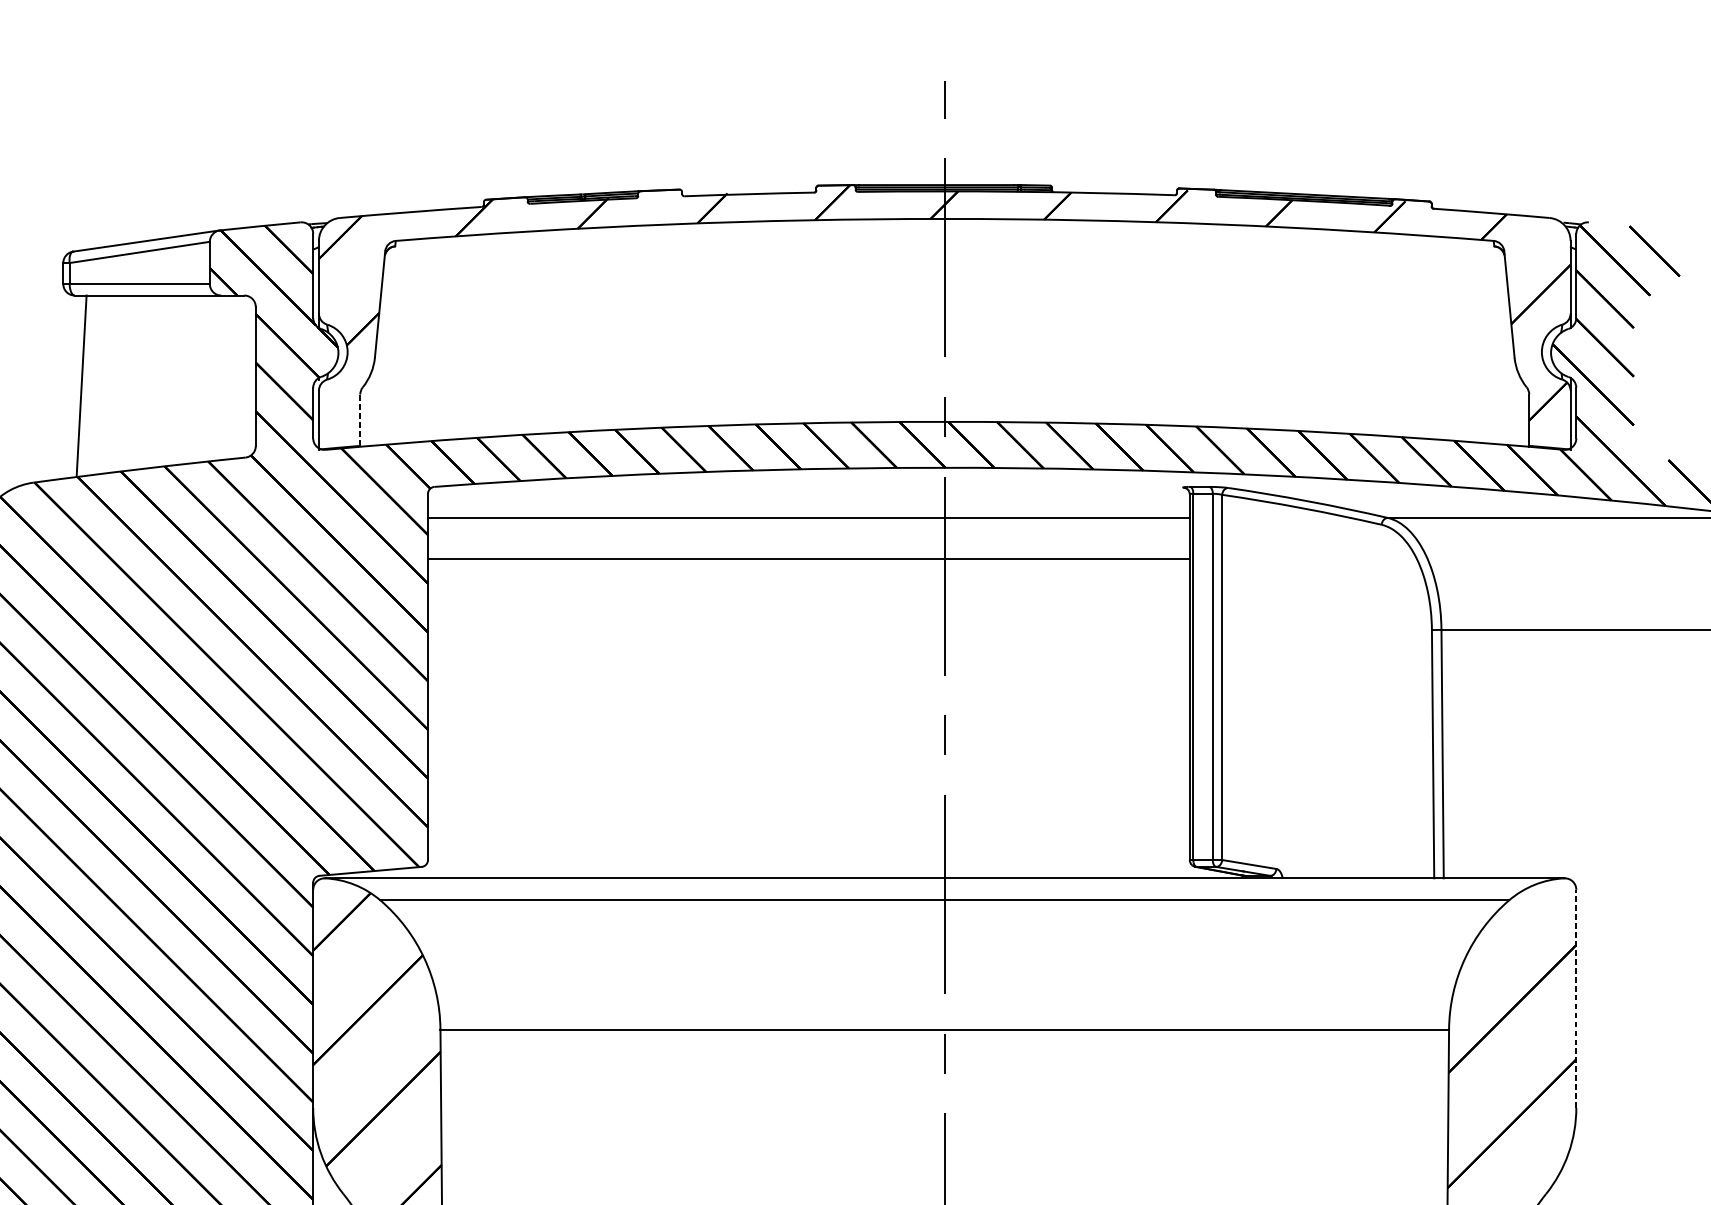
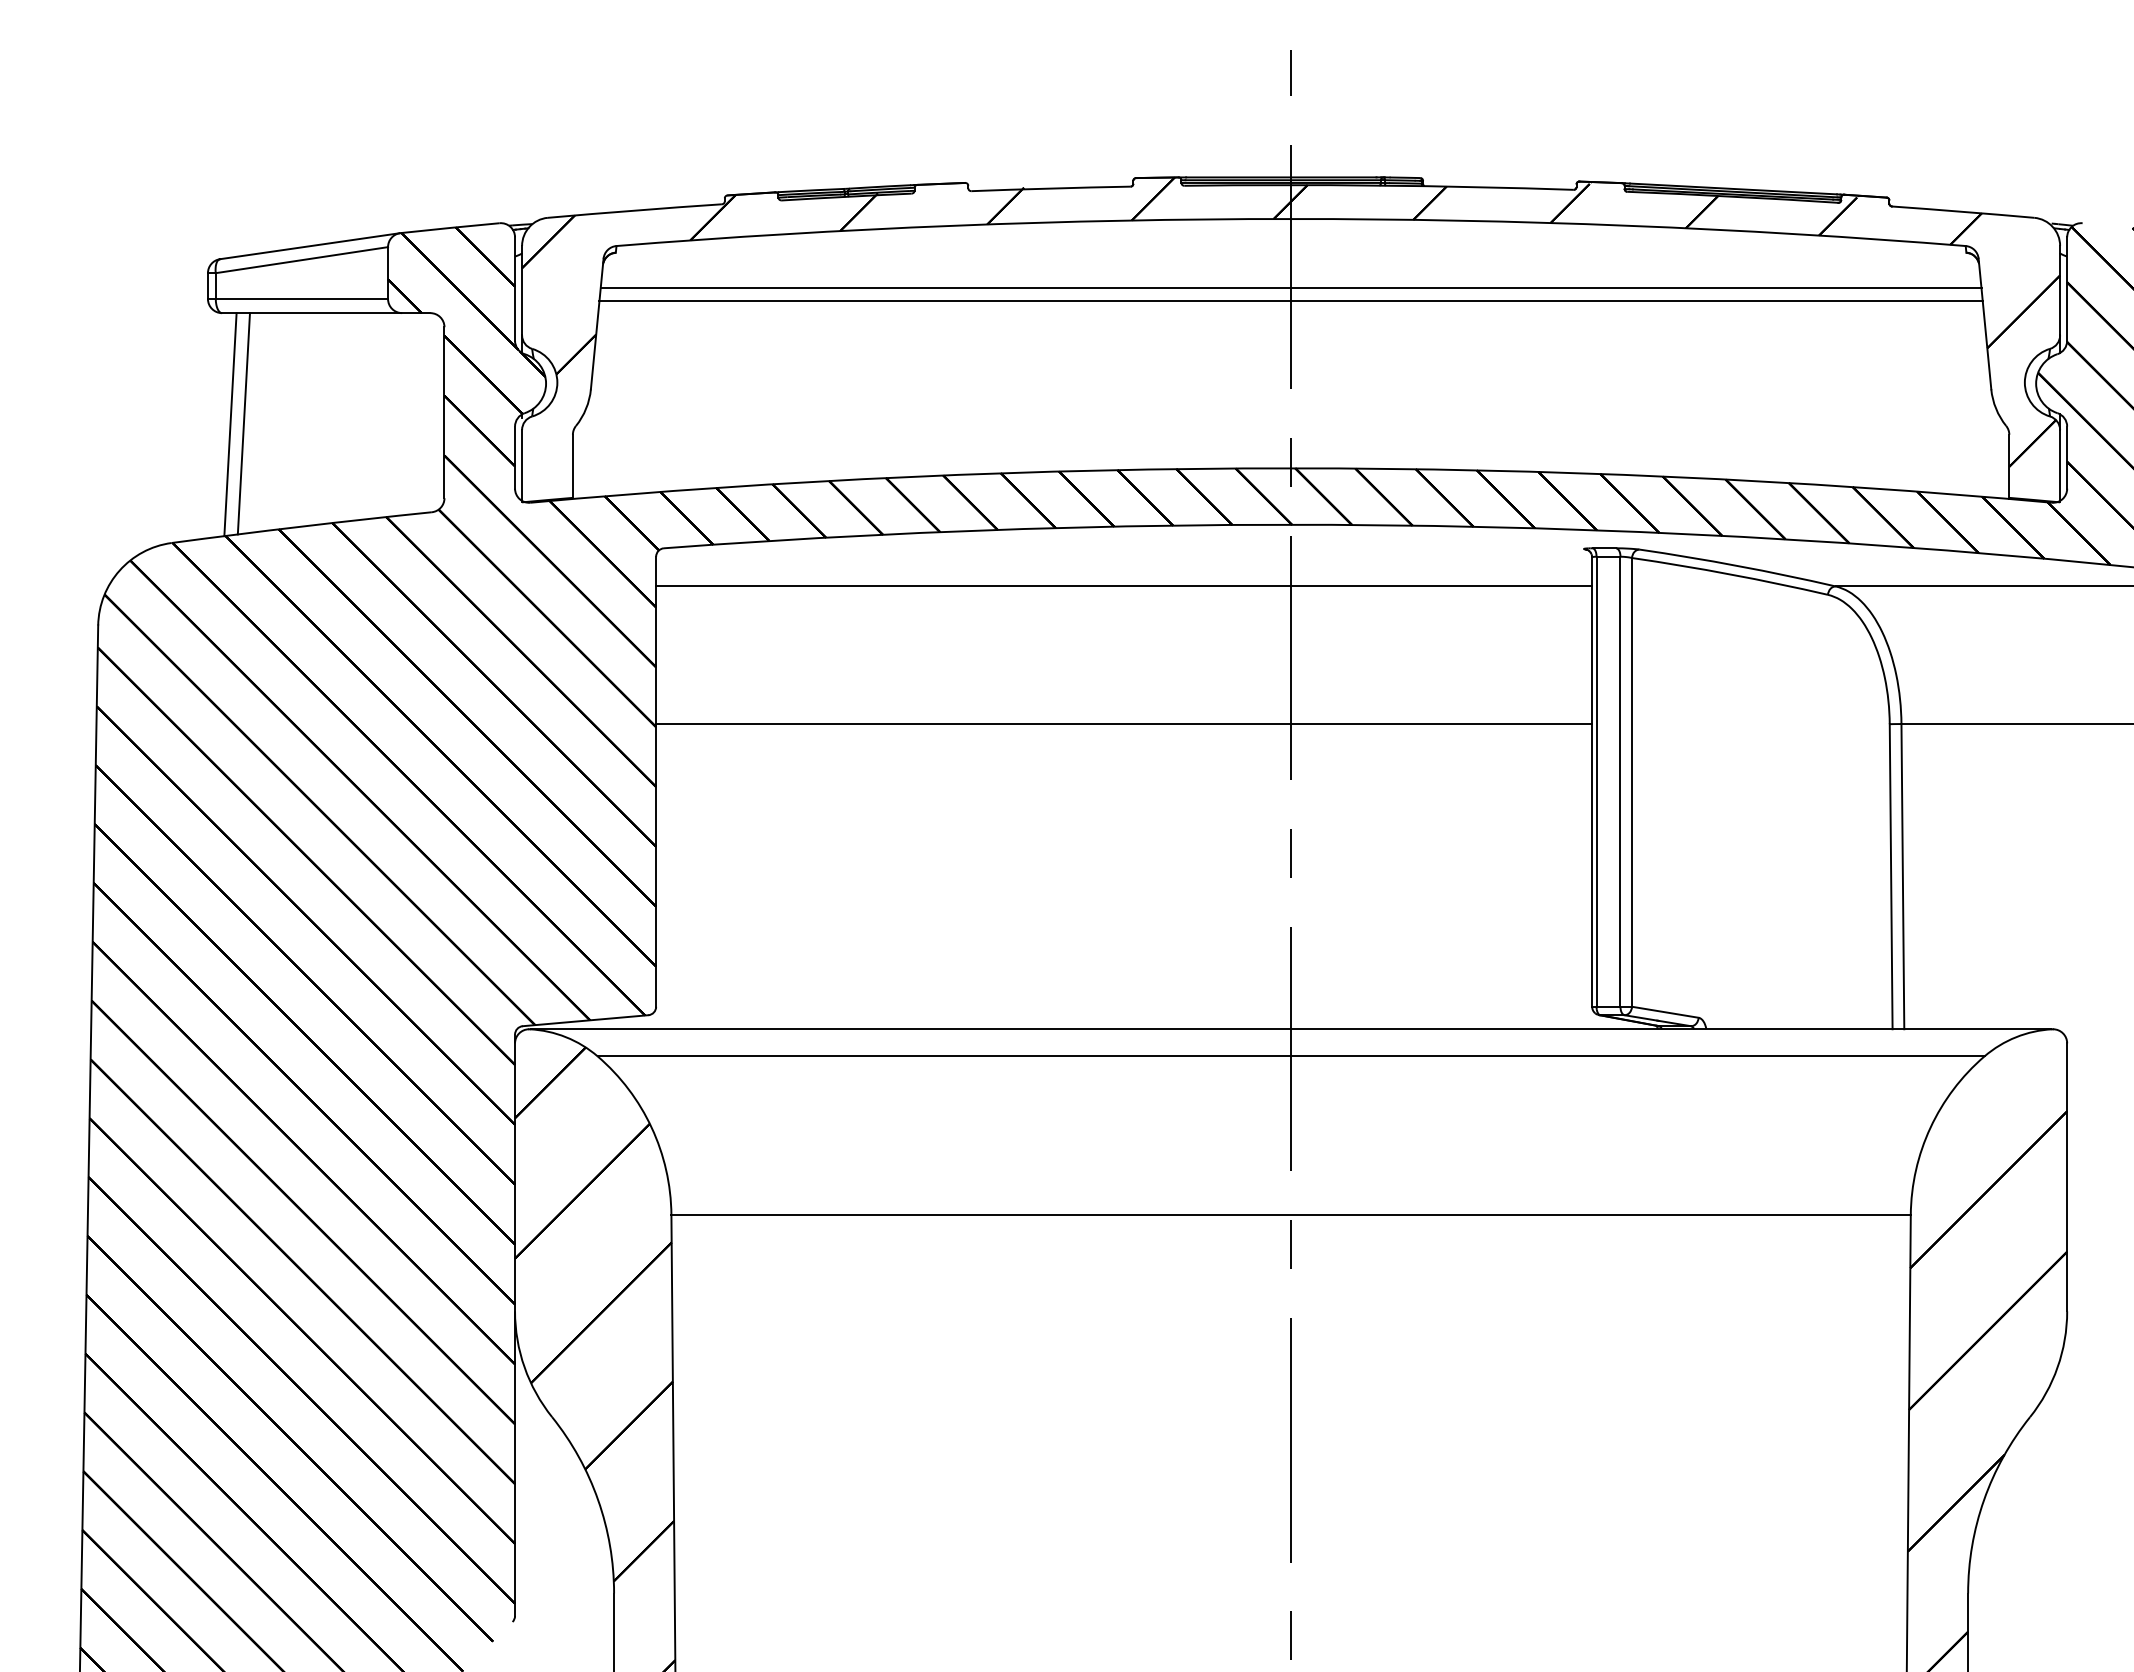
line: (944, 275) -> (1290, 288), added
line: (944, 286) -> (1290, 301), added
line: (92, 385) -> (243, 423), added
line: (359, 420) -> (572, 466), dashed -> solid
line: (809, 559) -> (1124, 724), moved
line: (1576, 998) -> (2067, 1177), dashed -> solid

